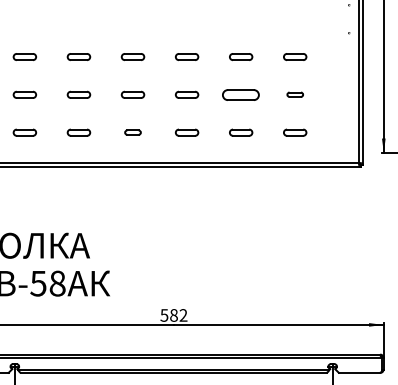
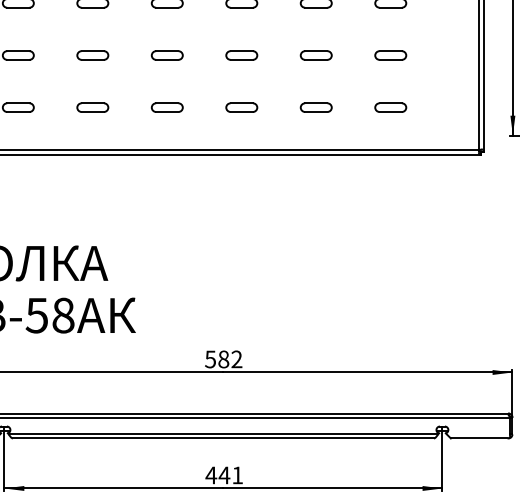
part: (241, 94) -> (316, 54), size x0.62
part: (295, 94) -> (391, 54), size x1.43
part: (132, 132) -> (166, 107), size x1.43

